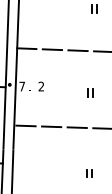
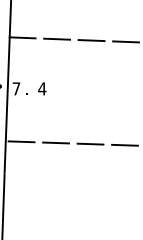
text: (41, 86) -> (42, 88), 2 -> 4
part: (90, 92) -> (108, 96), removed
part: (89, 173) -> (107, 205), removed

